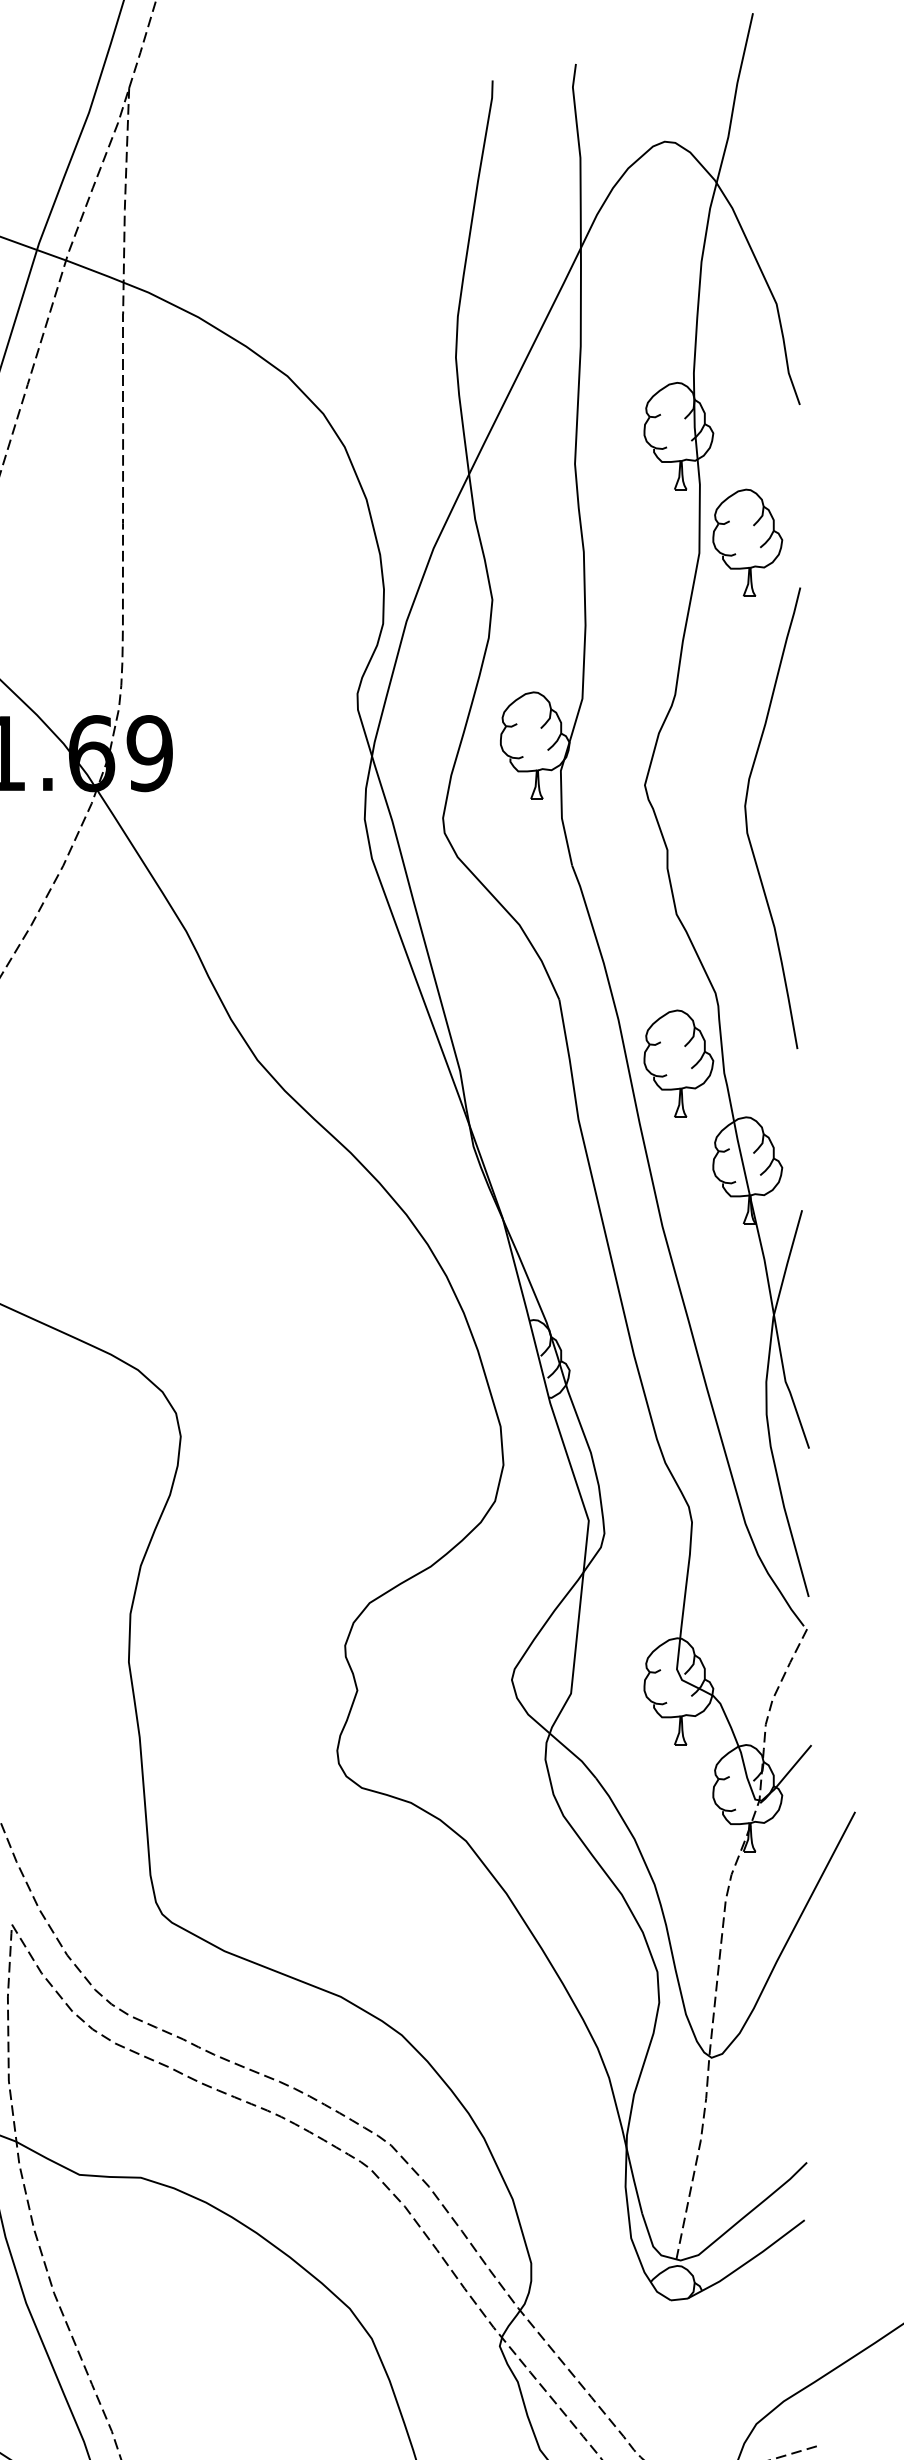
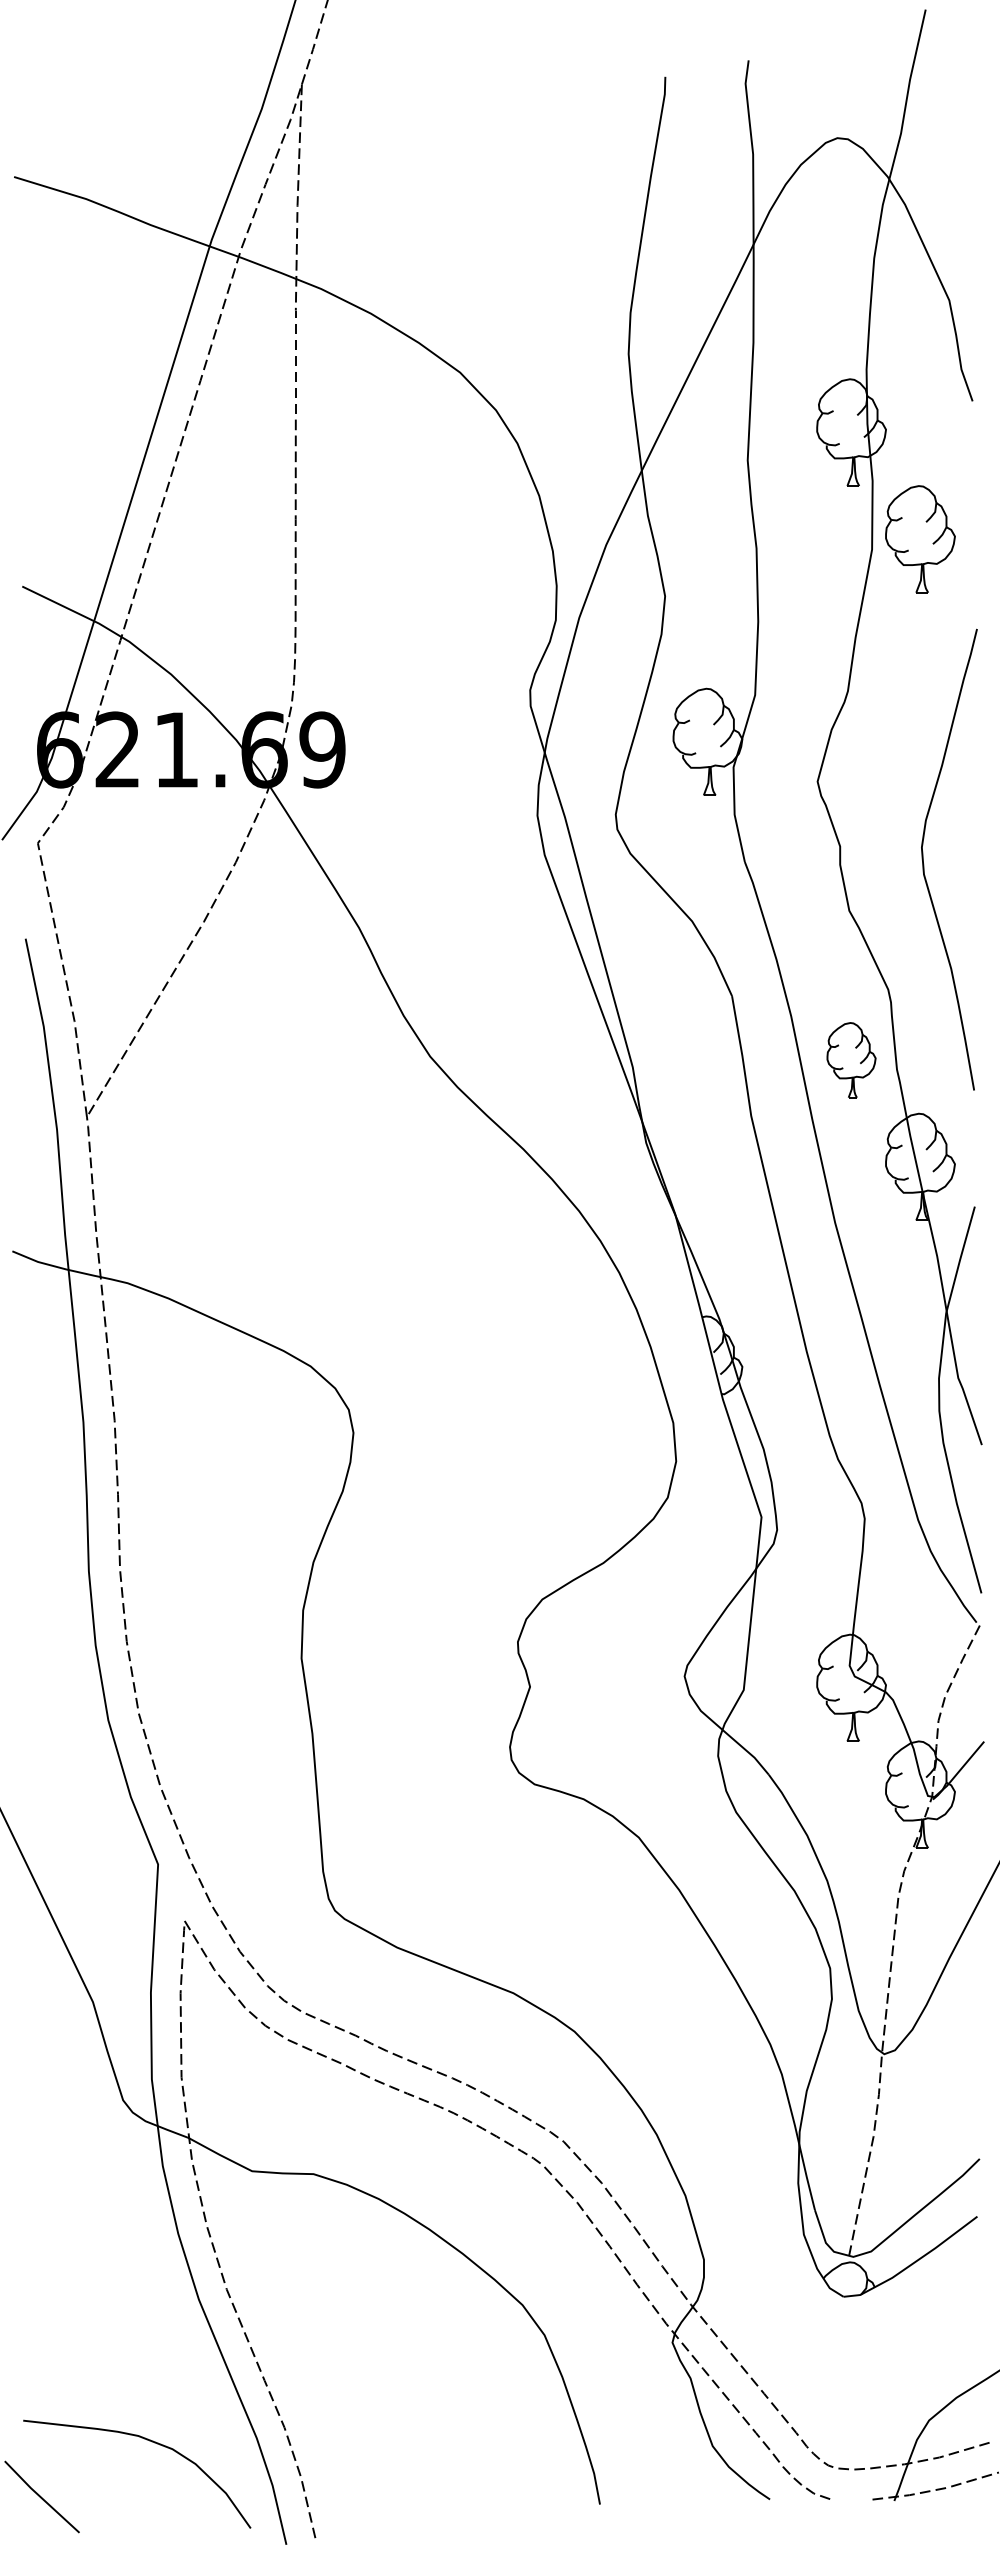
curve: (747, 823) -> (924, 864), moved
part: (678, 1064) -> (851, 1060), size x0.7

